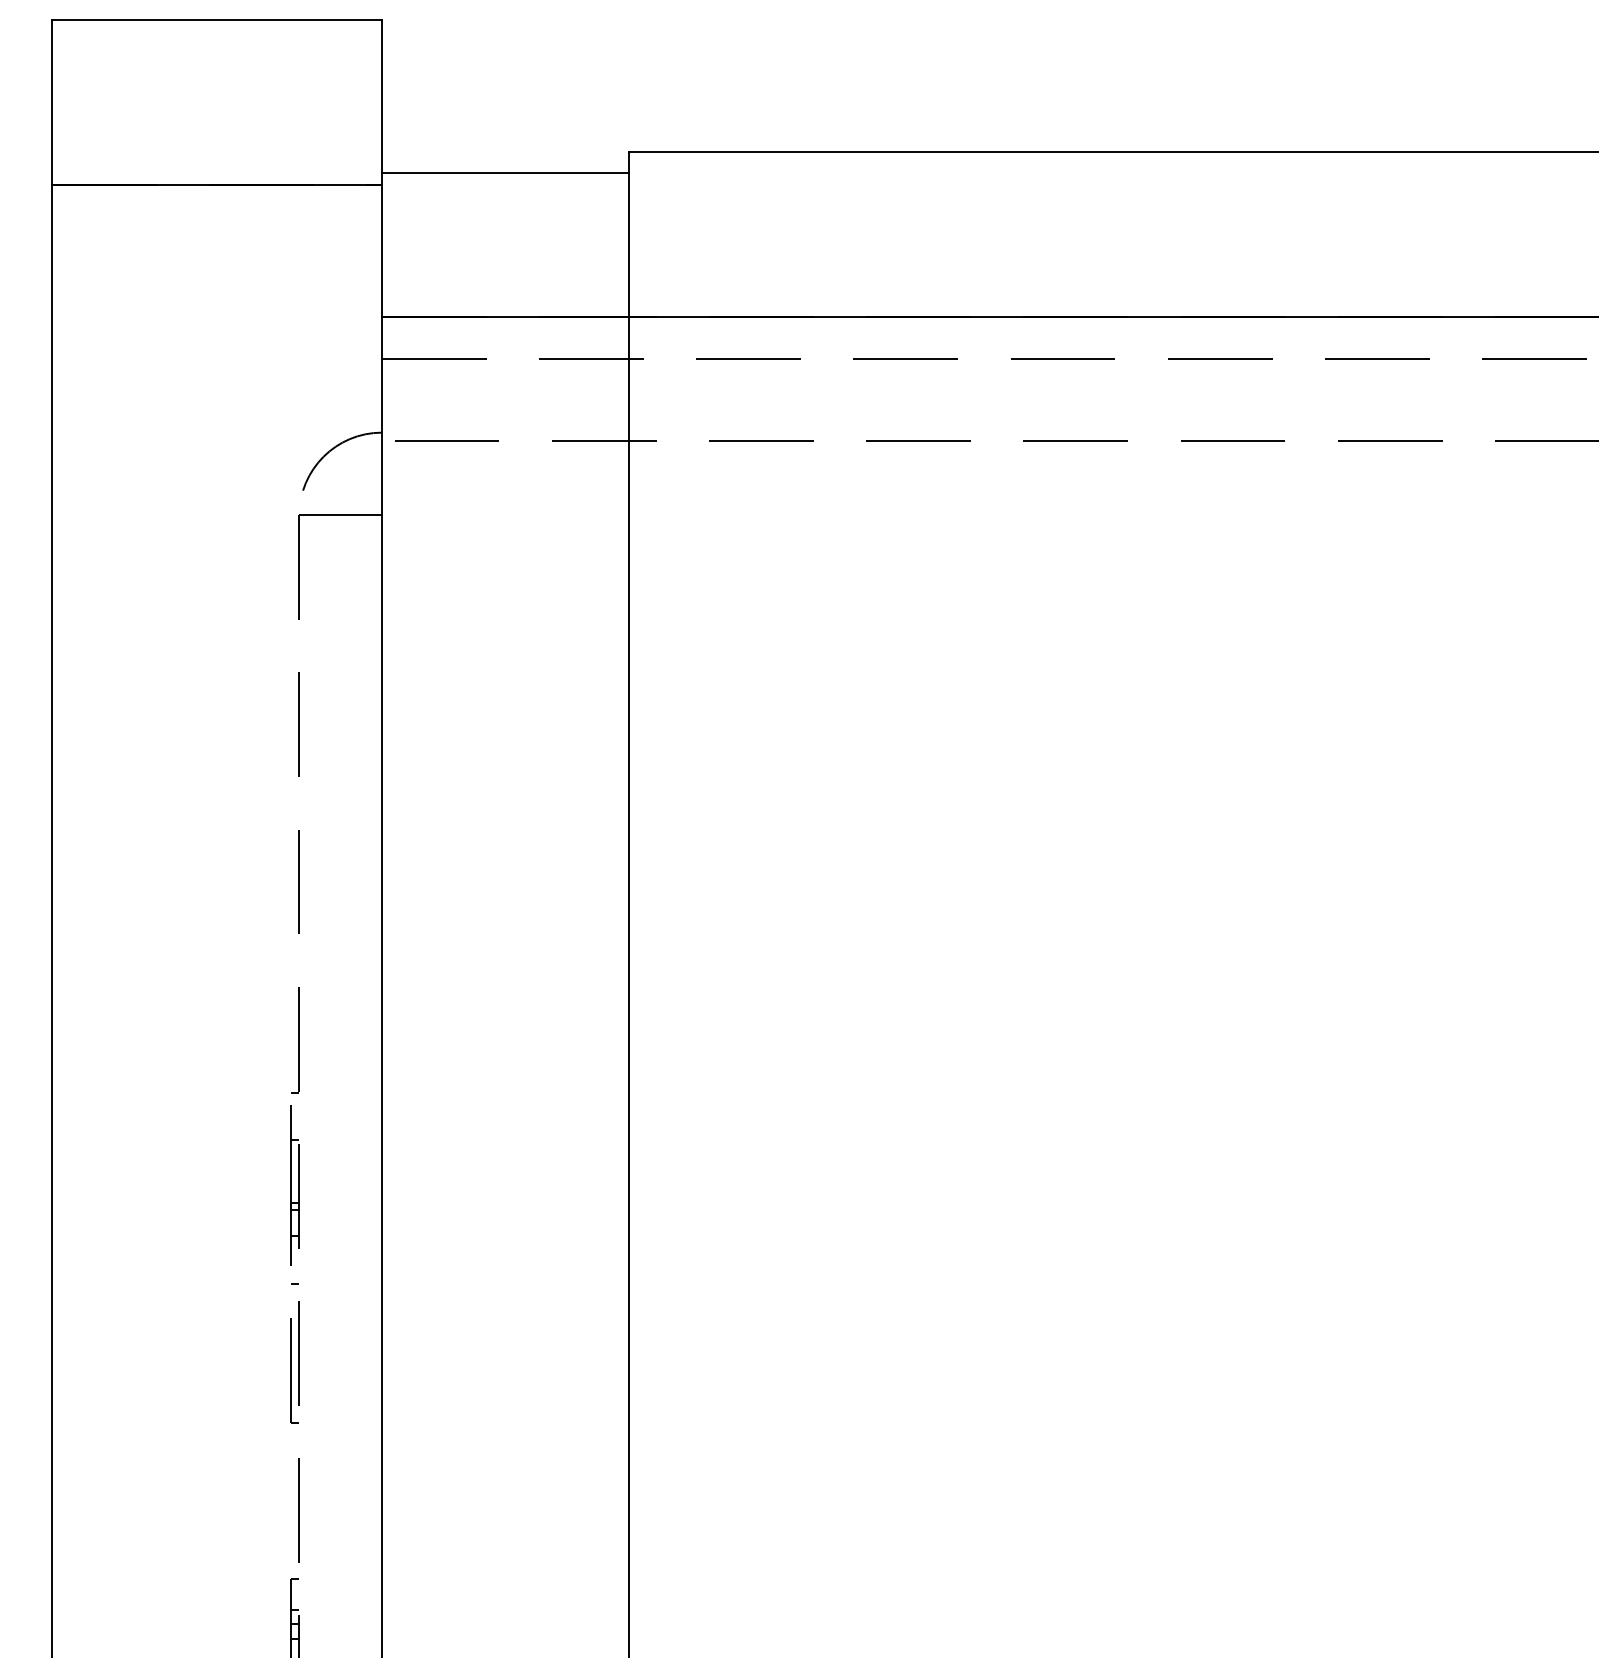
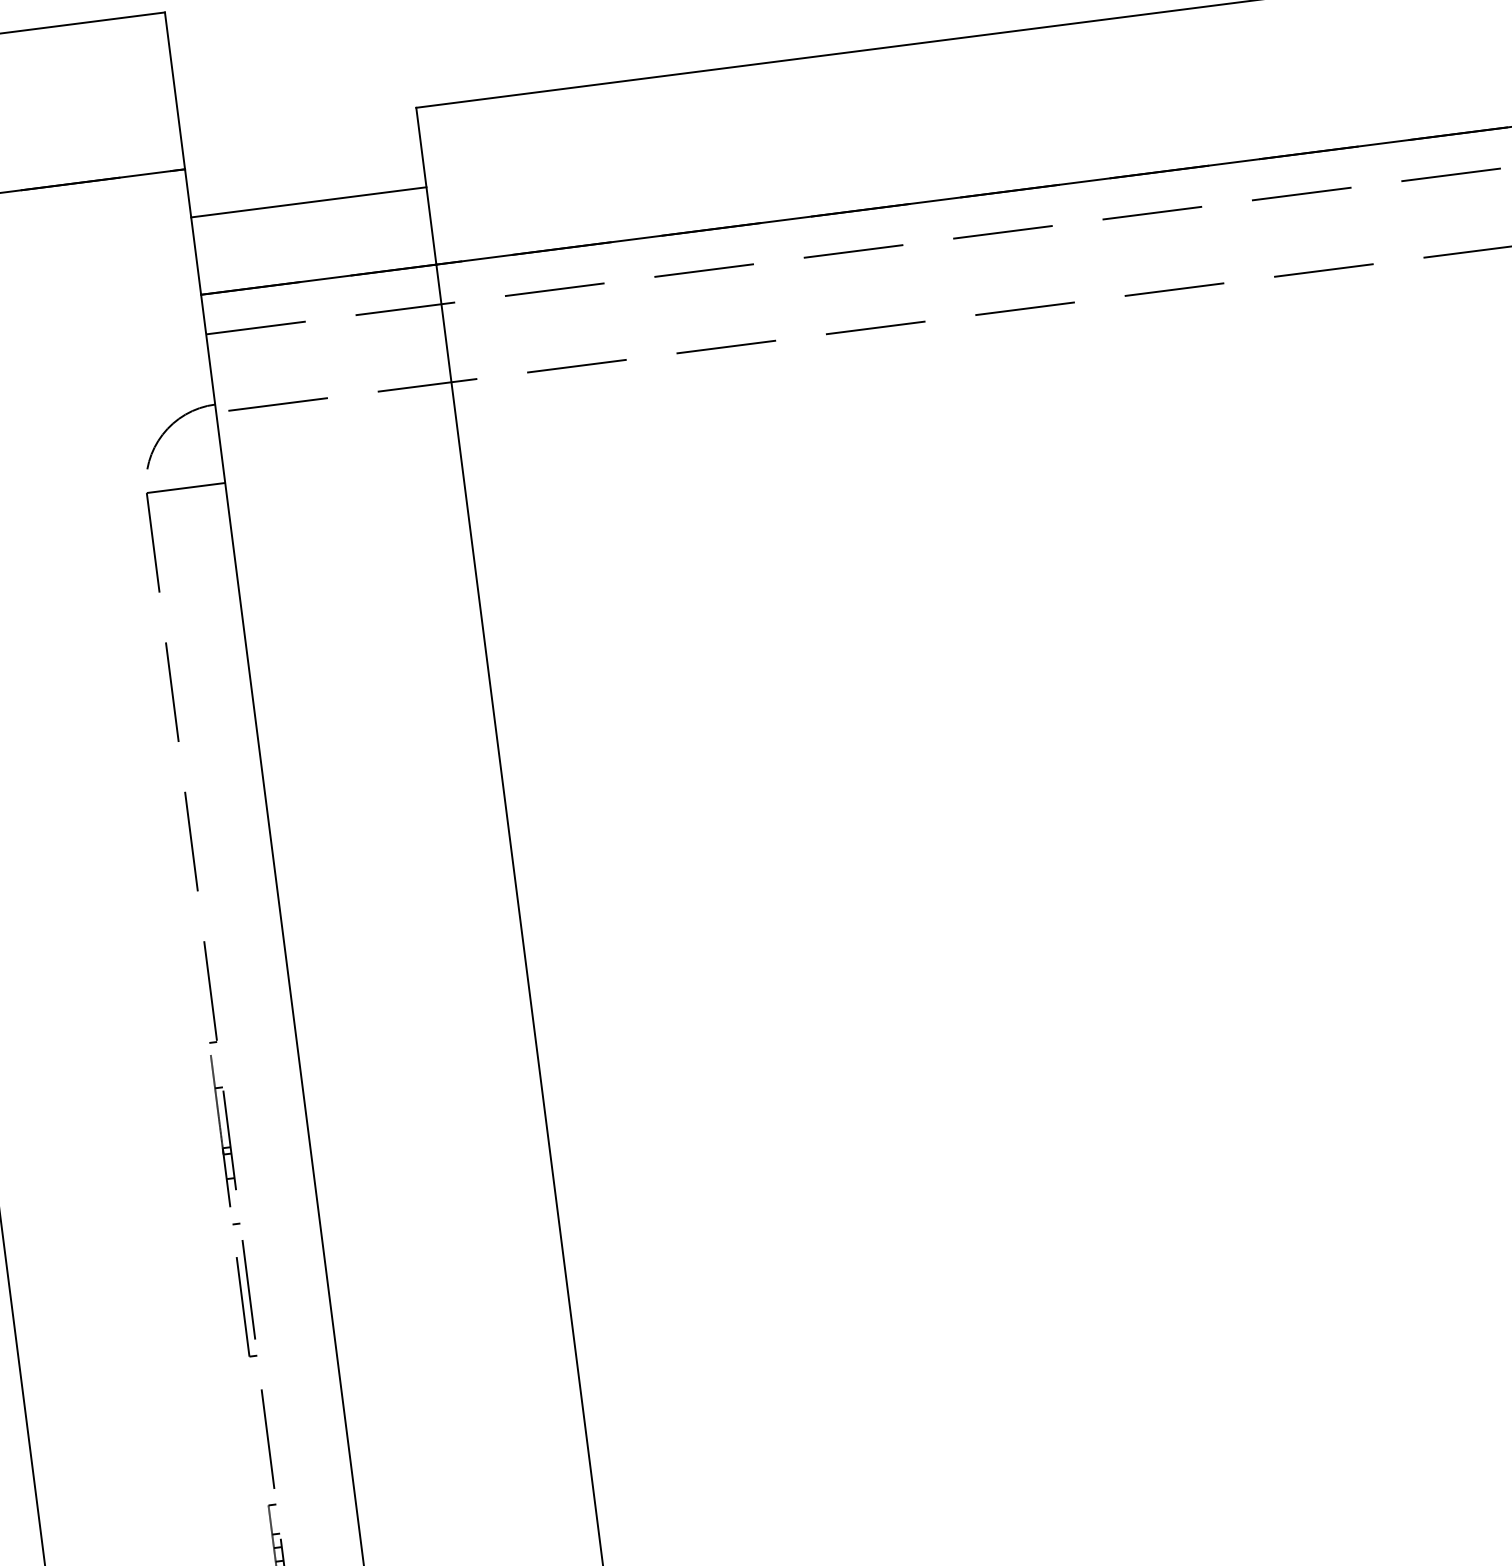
line: (505, 172) -> (308, 202), moved

